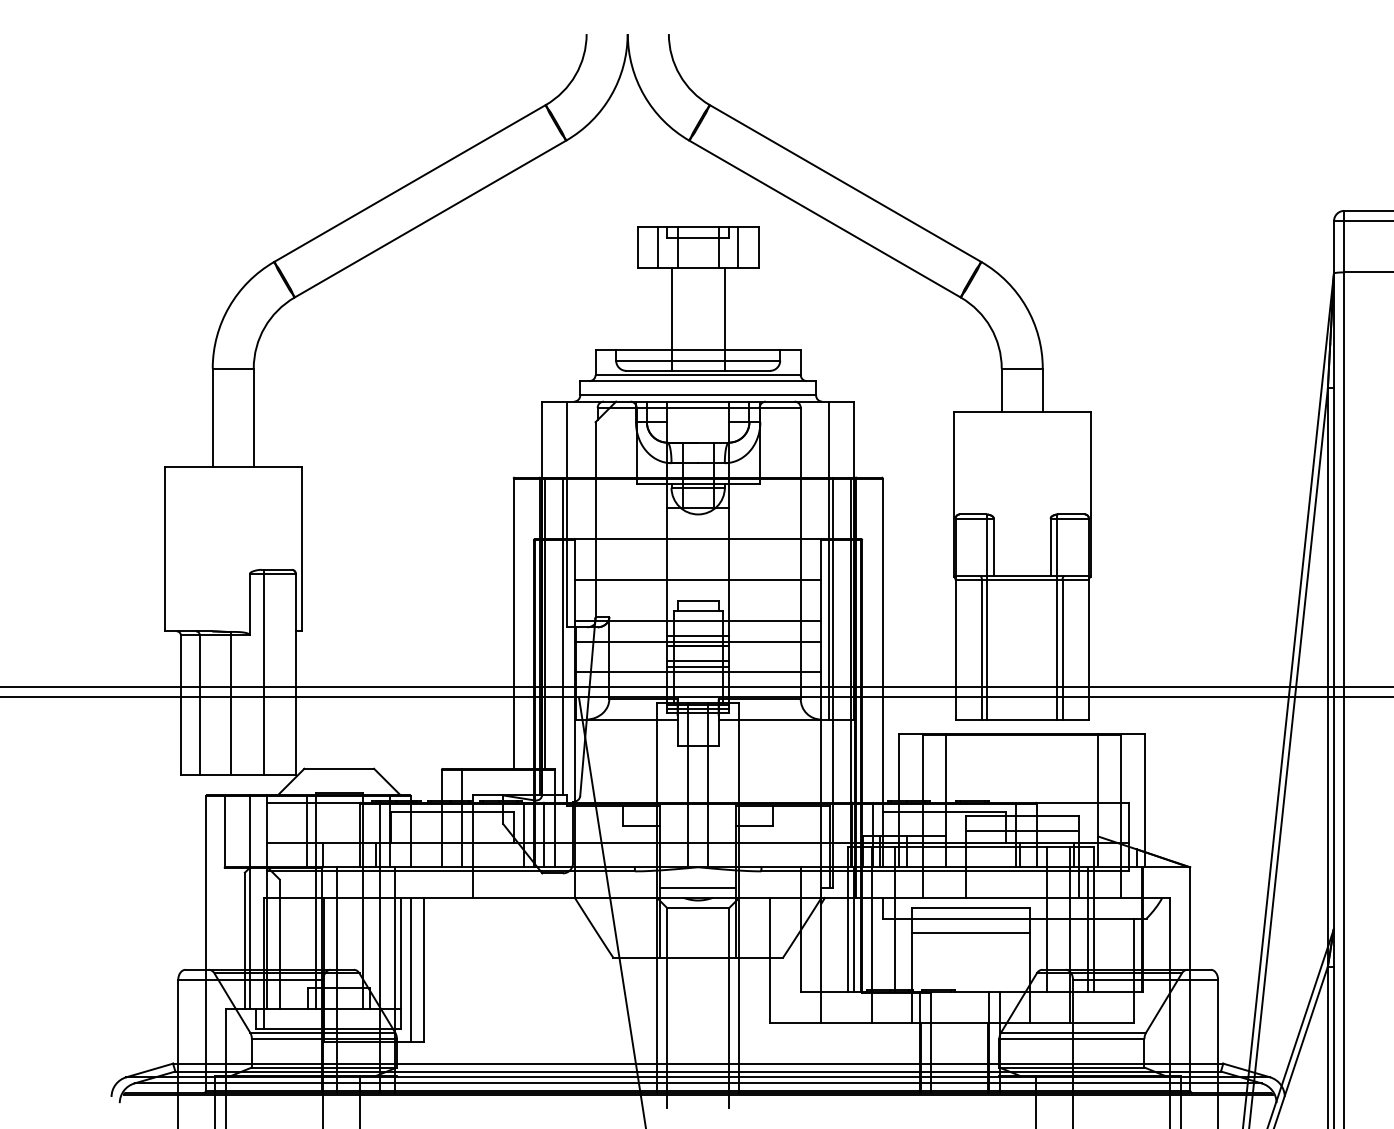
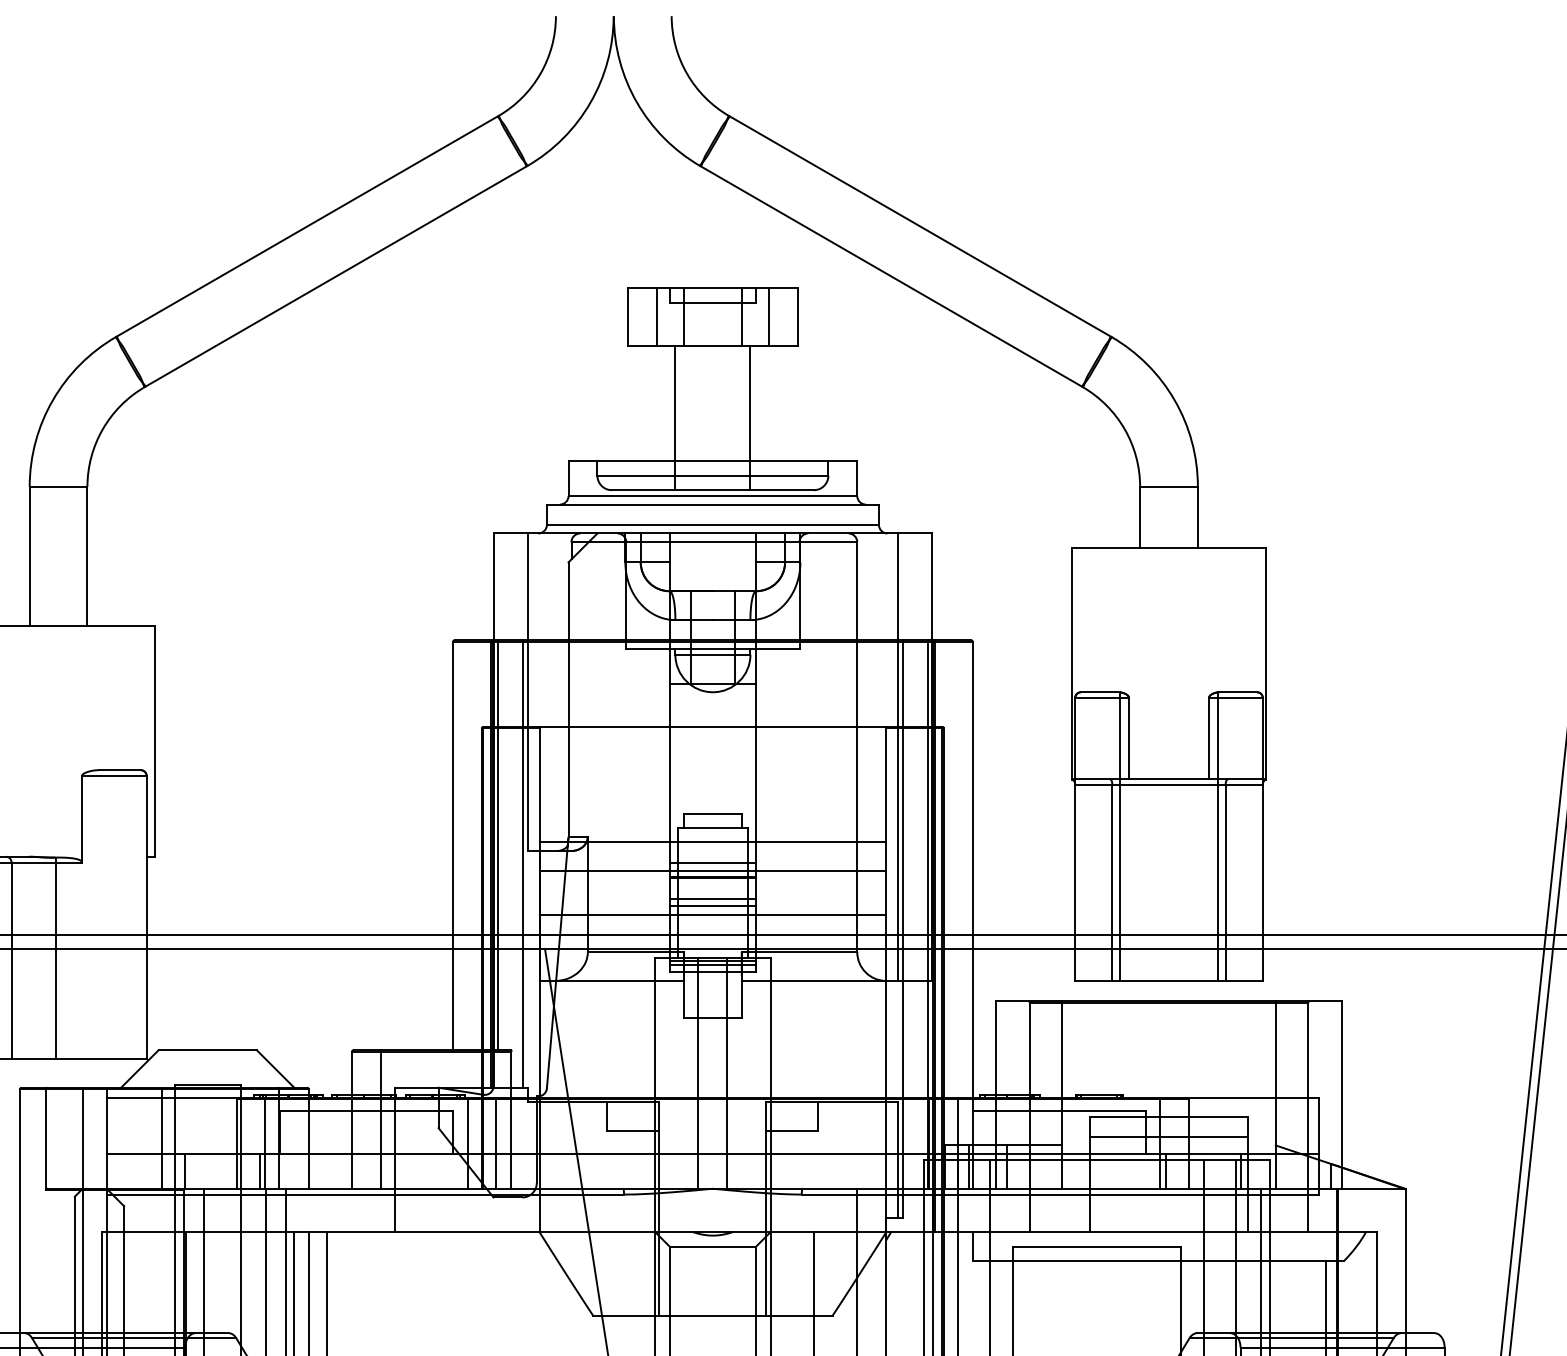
line: (698, 580) -> (713, 785), removed
line: (264, 671) -> (102, 913), removed
line: (698, 887) -> (713, 1217), removed
line: (970, 933) -> (1096, 1282), removed

